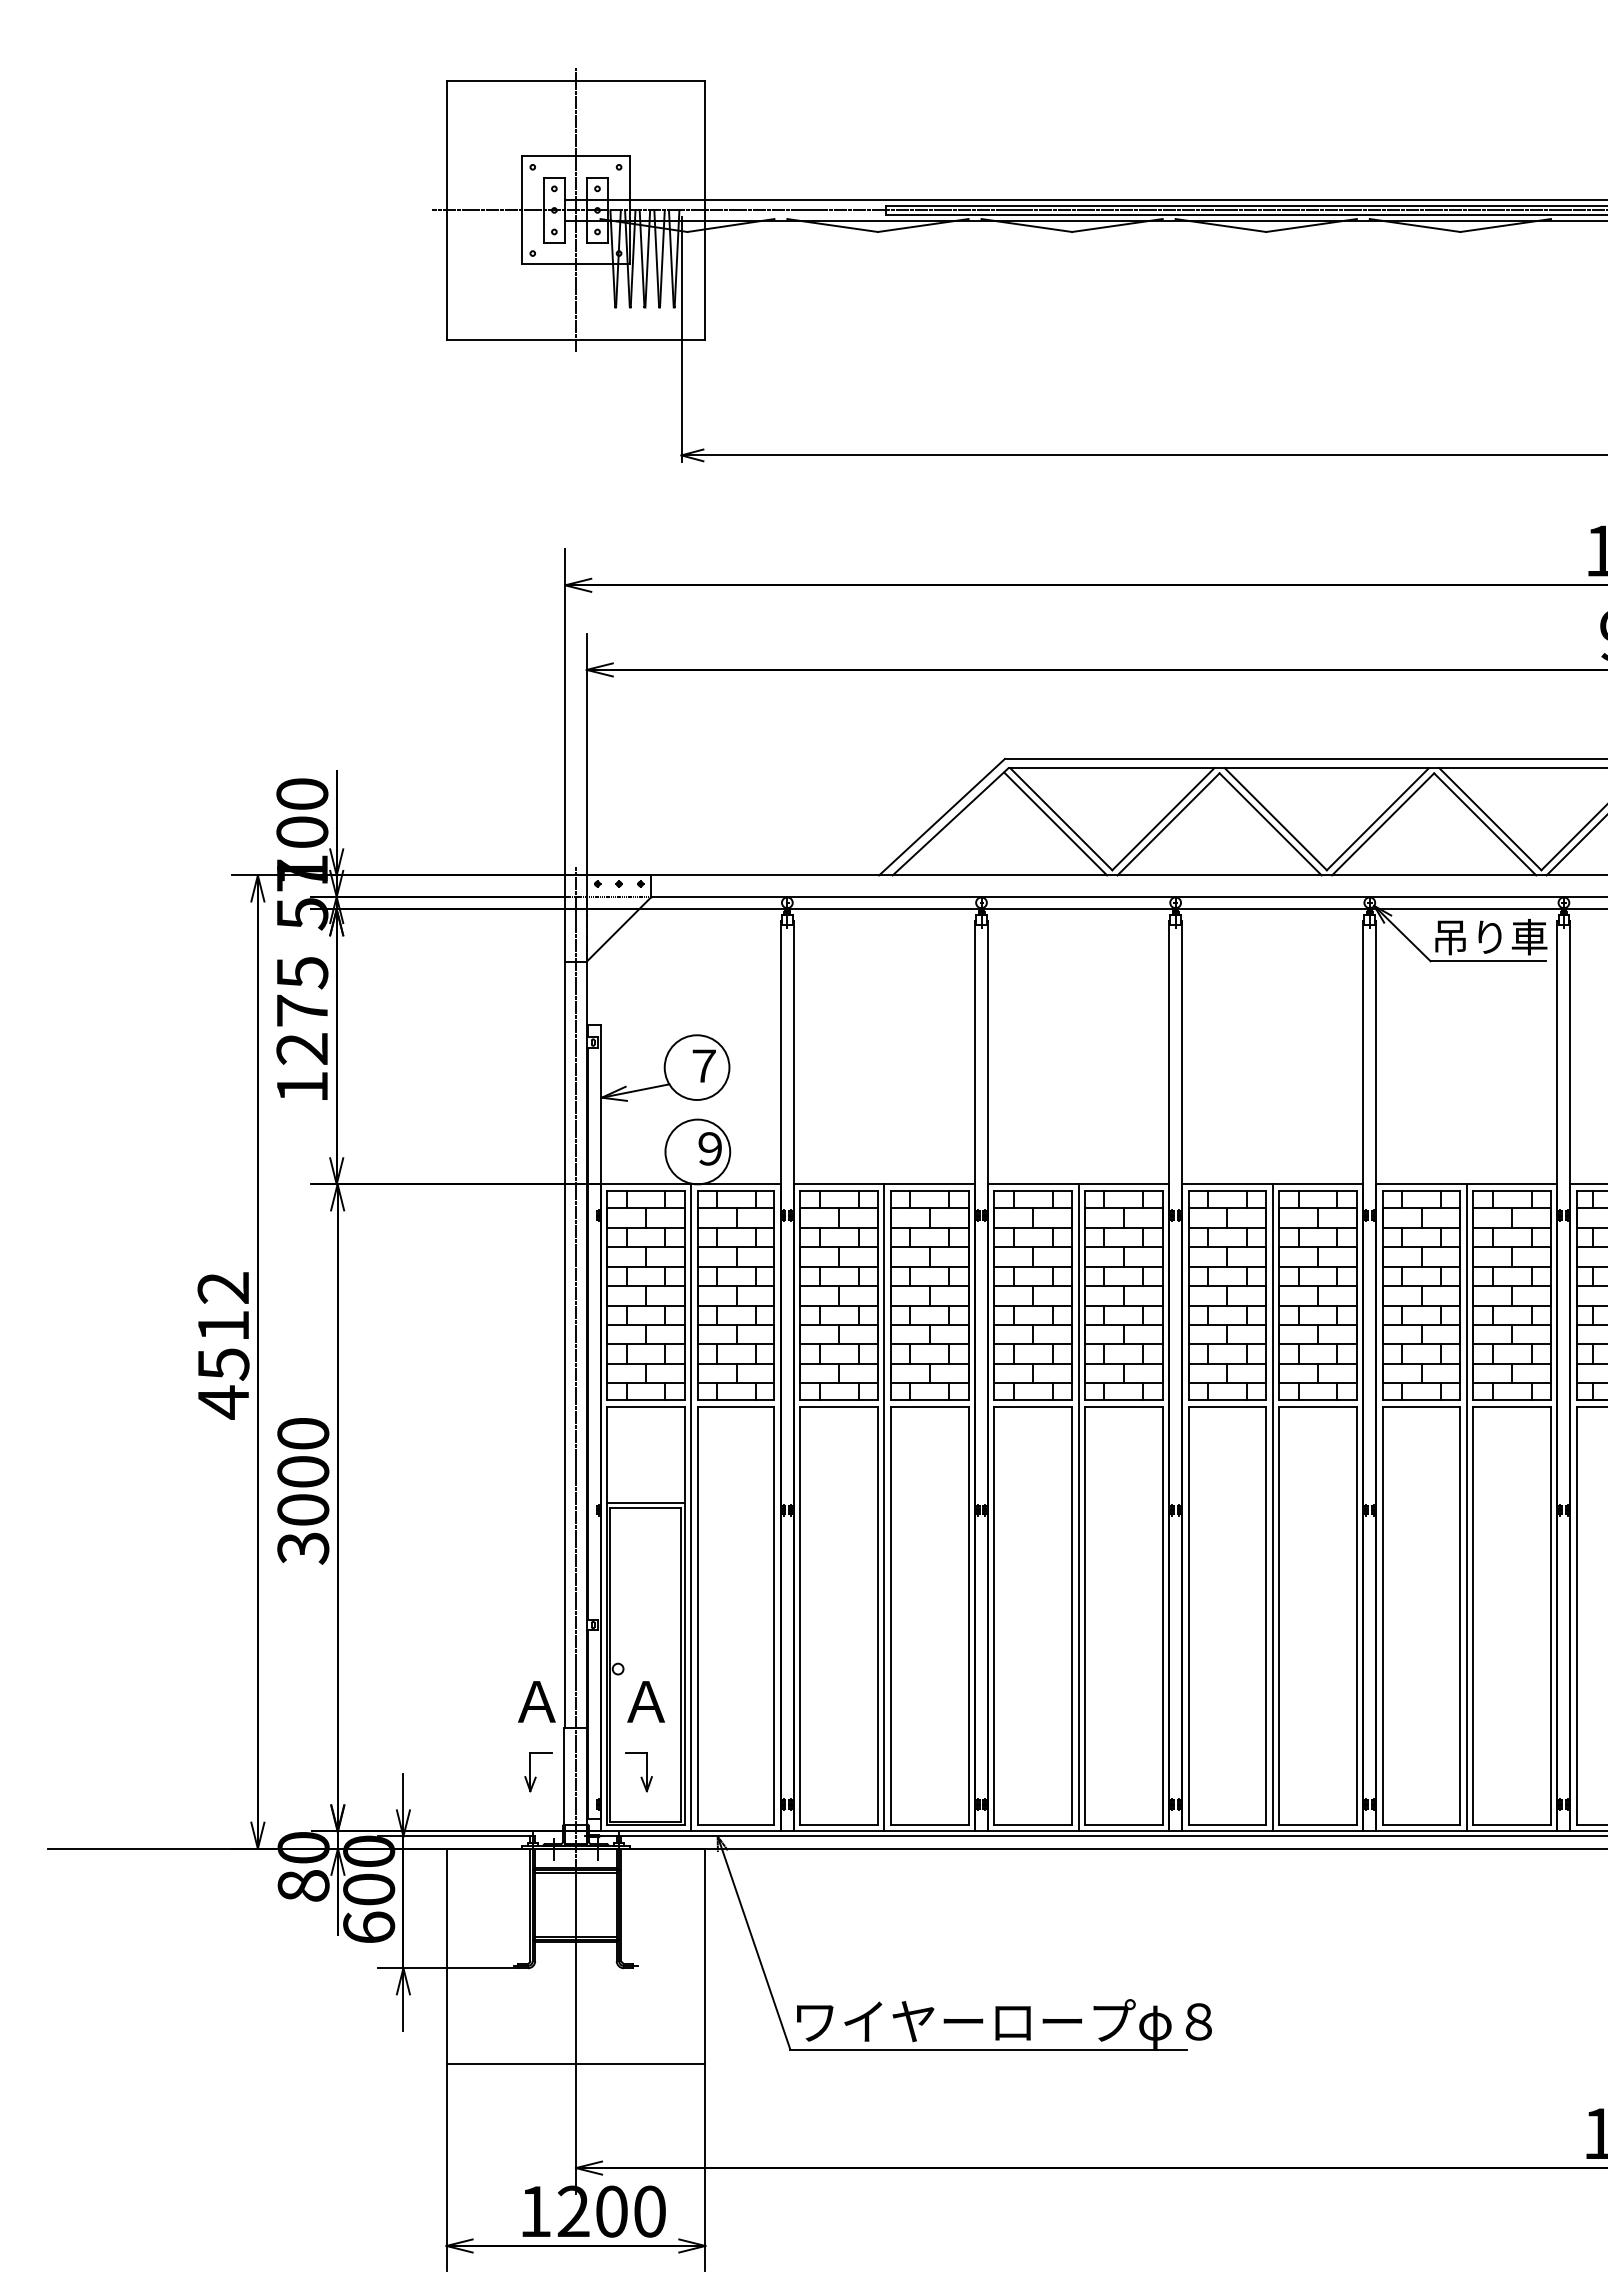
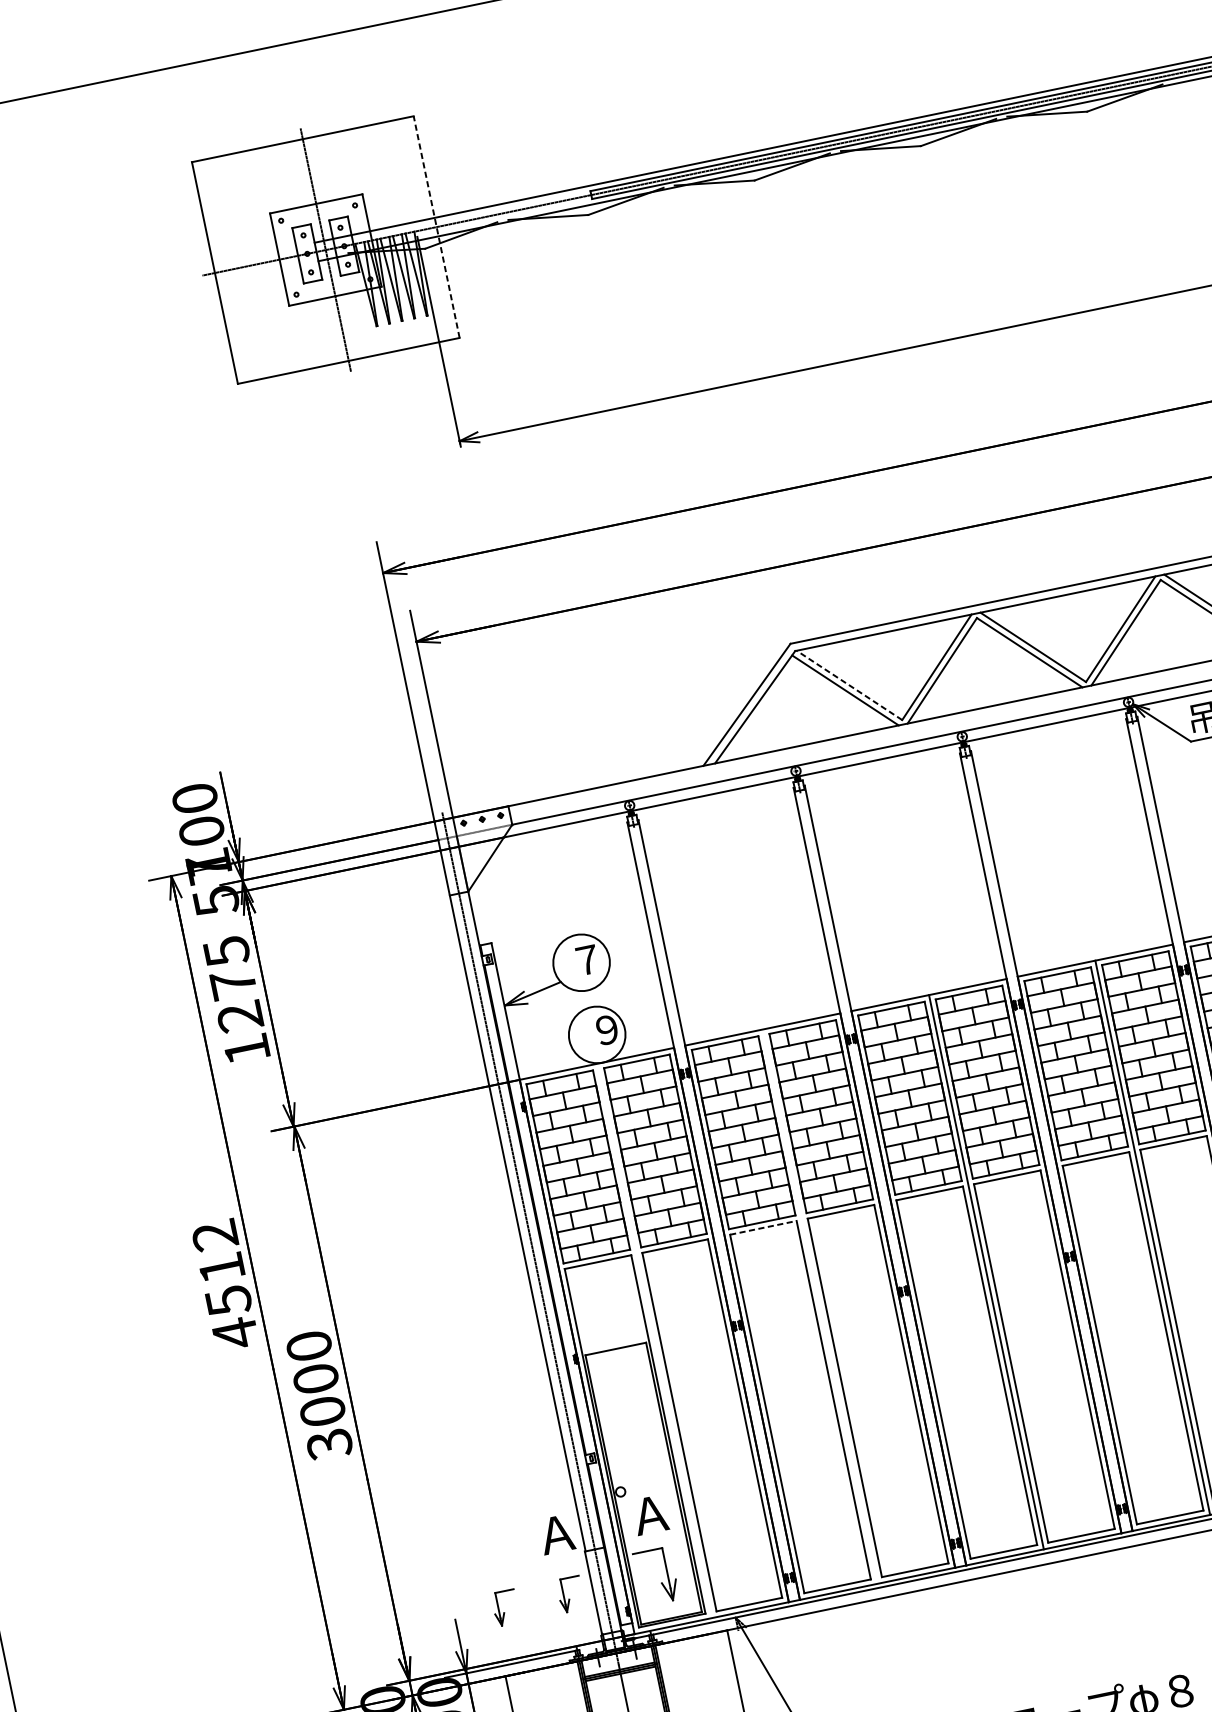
line: (705, 209) -> (436, 226), solid -> dashed
line: (1060, 818) -> (848, 684), solid -> dashed
line: (839, 1406) -> (763, 1227), solid -> dashed
line: (645, 1502) -> (614, 1344), removed
line: (691, 1507) -> (654, 1340), removed
line: (884, 1507) -> (820, 1306), removed
part: (462, 1772) -> (505, 1608), added
part: (638, 1772) -> (656, 1576), size x1.6

